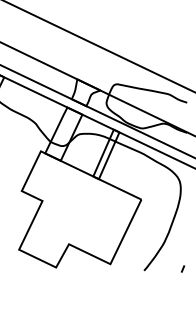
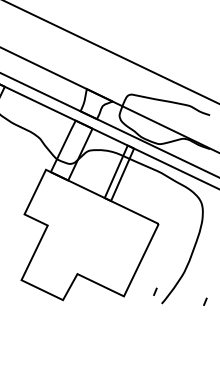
line: (138, 259) -> (155, 291), added

